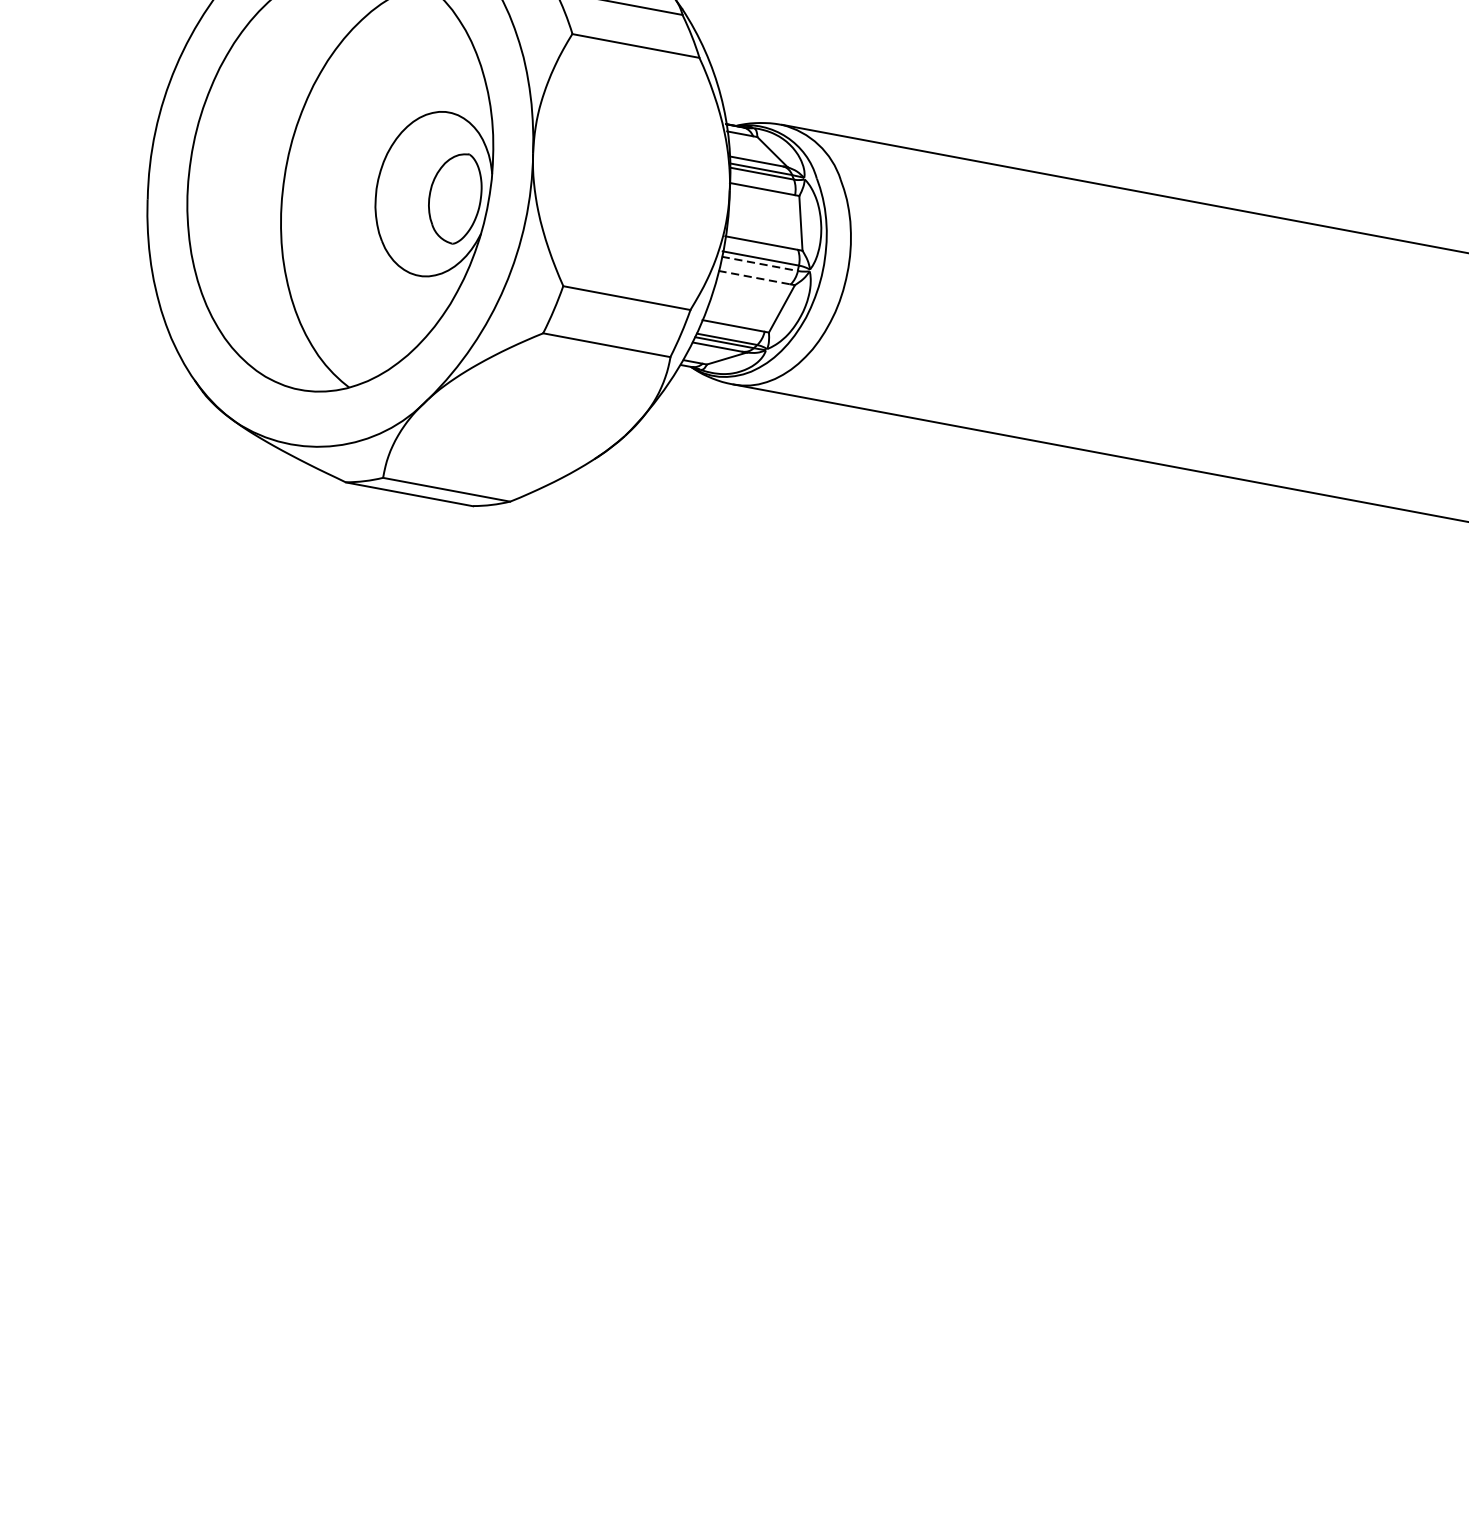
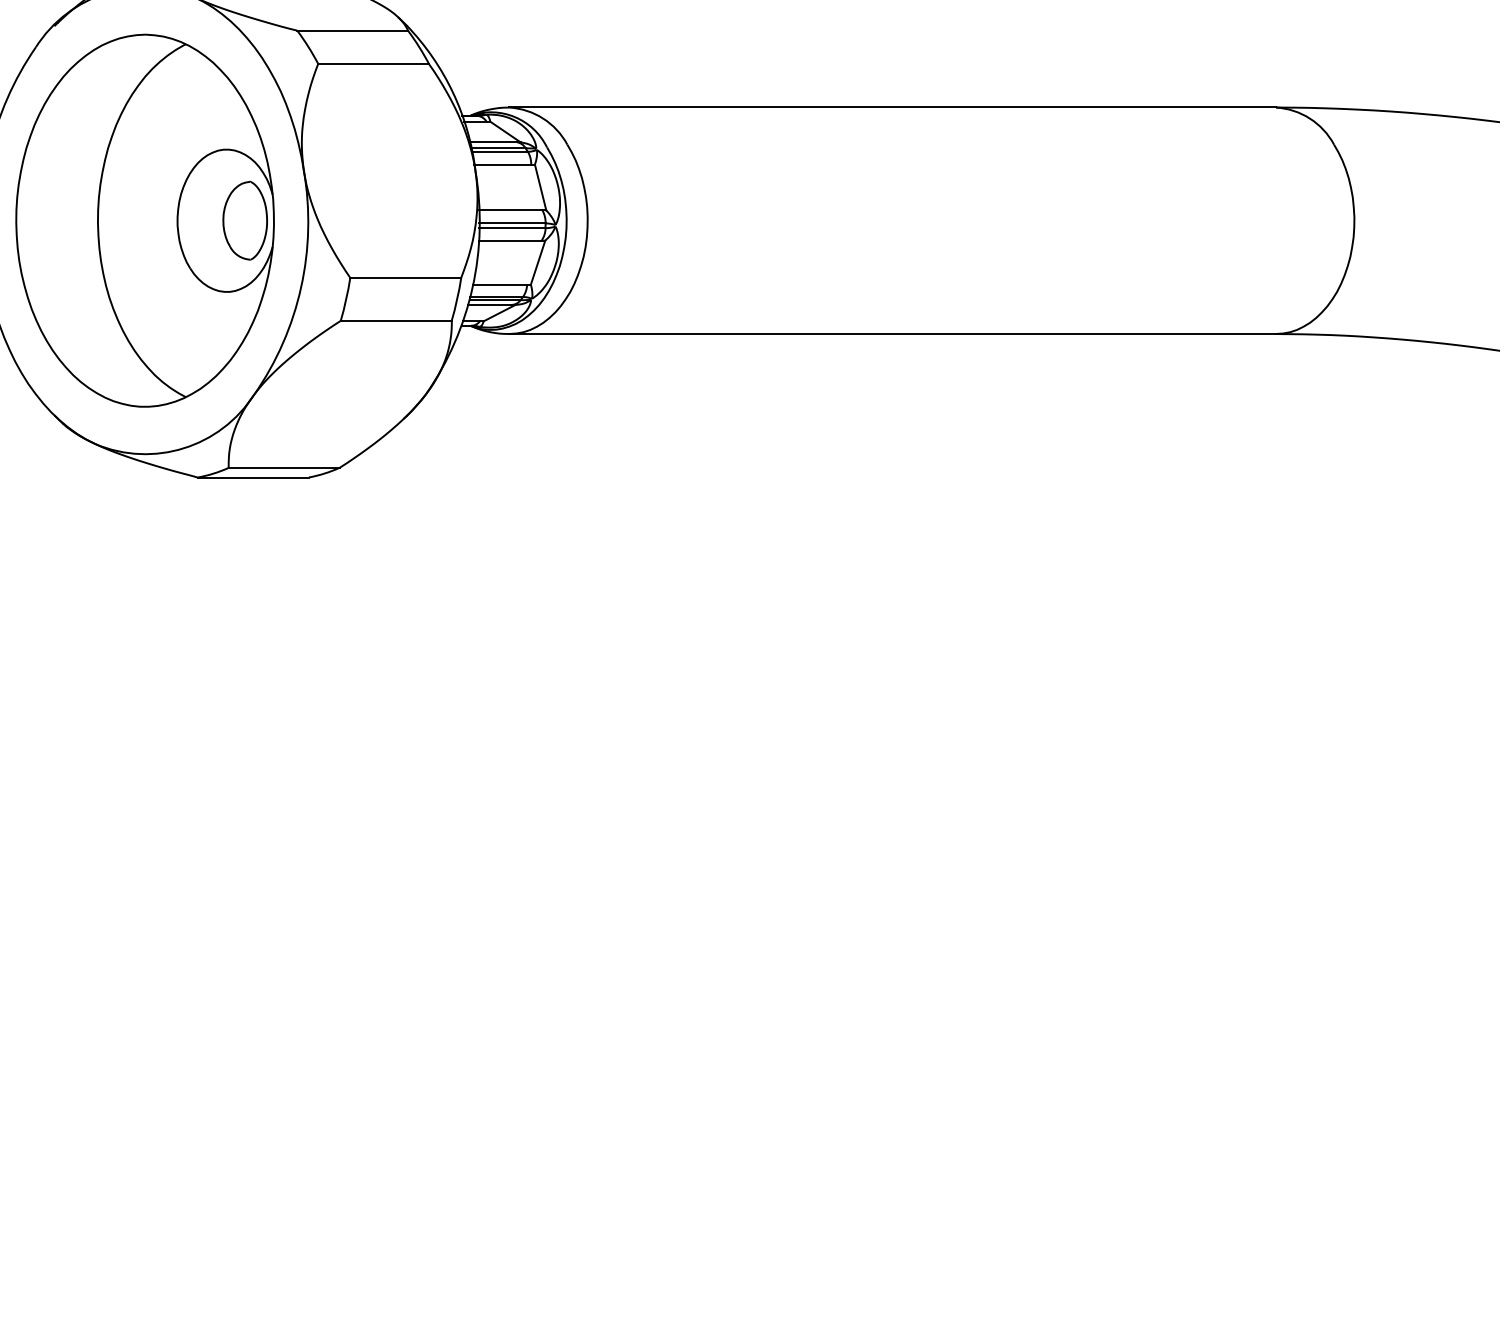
line: (759, 264) -> (512, 228), dashed -> solid
line: (755, 277) -> (510, 240), dashed -> solid

